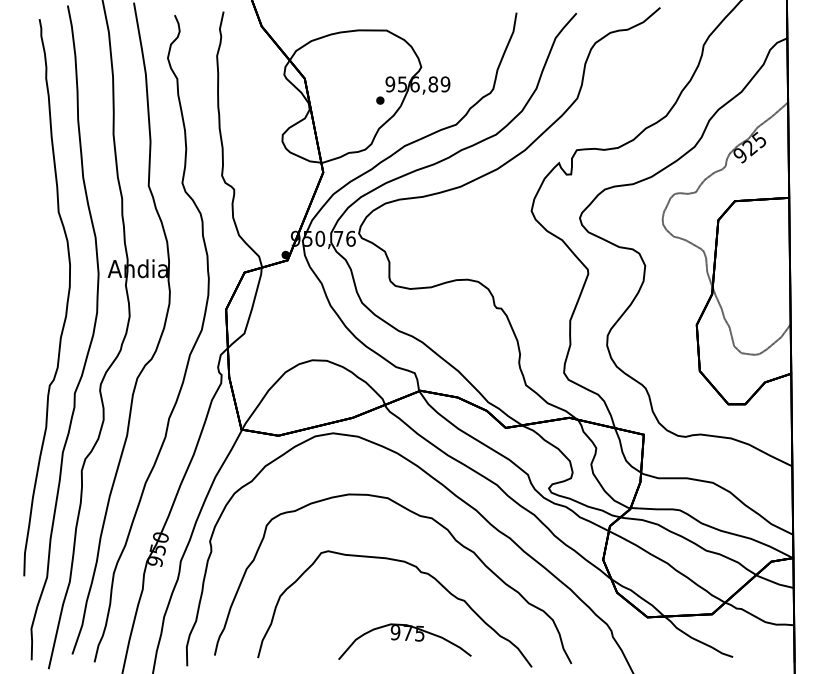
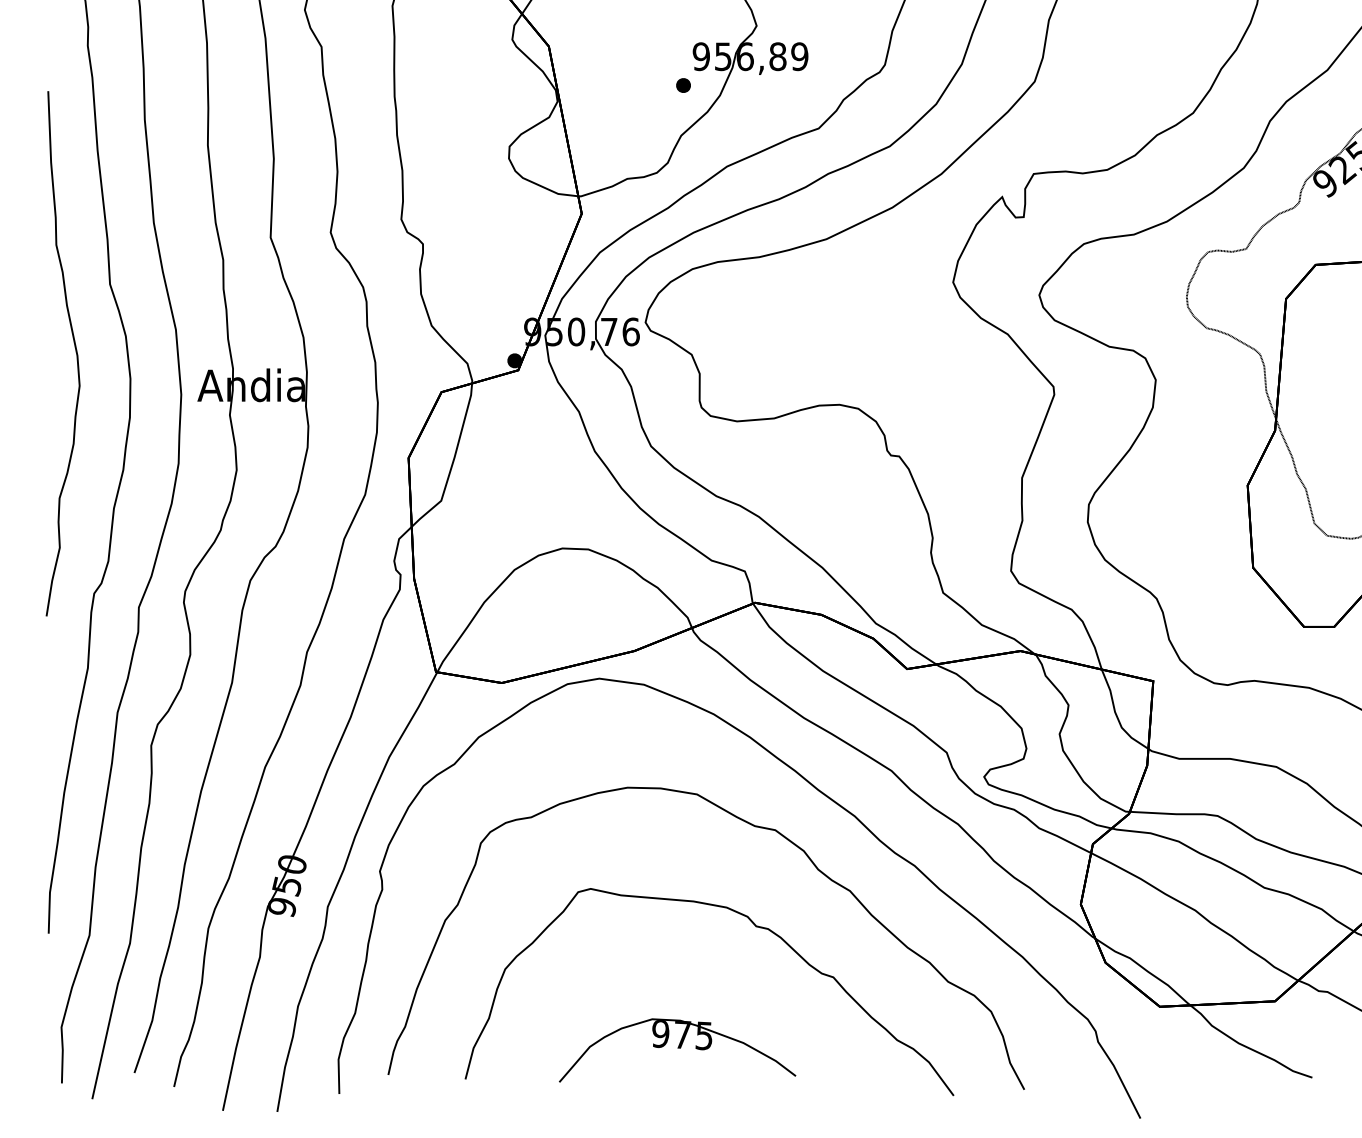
curve: (38, 249) -> (74, 350), added
part: (404, 641) -> (676, 1049), moved

